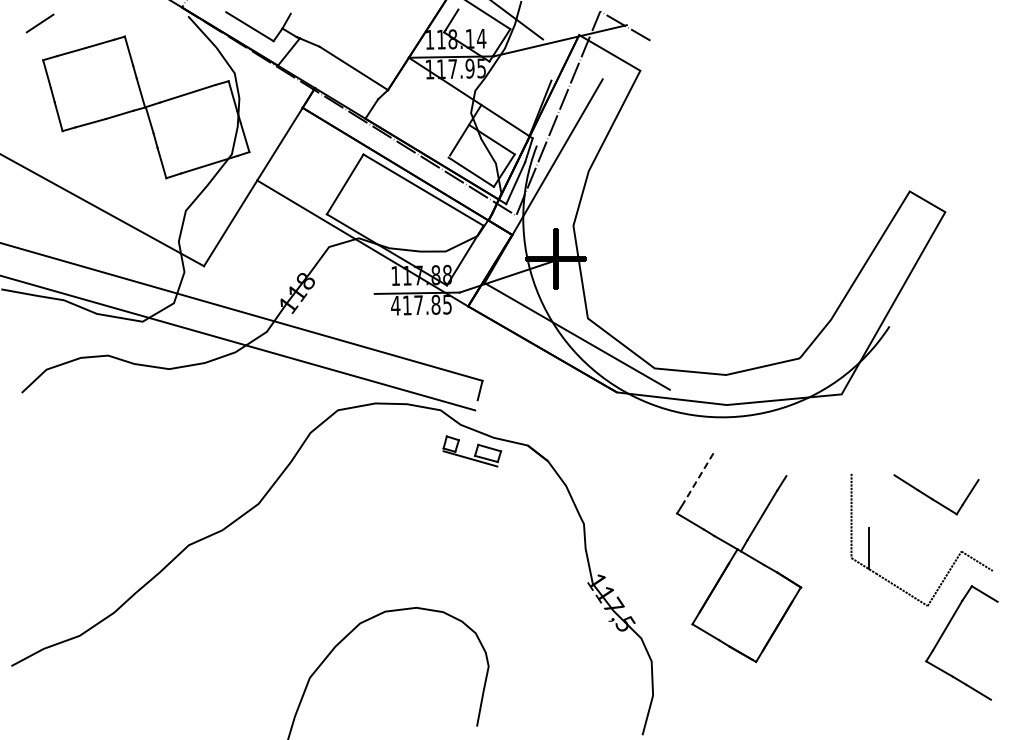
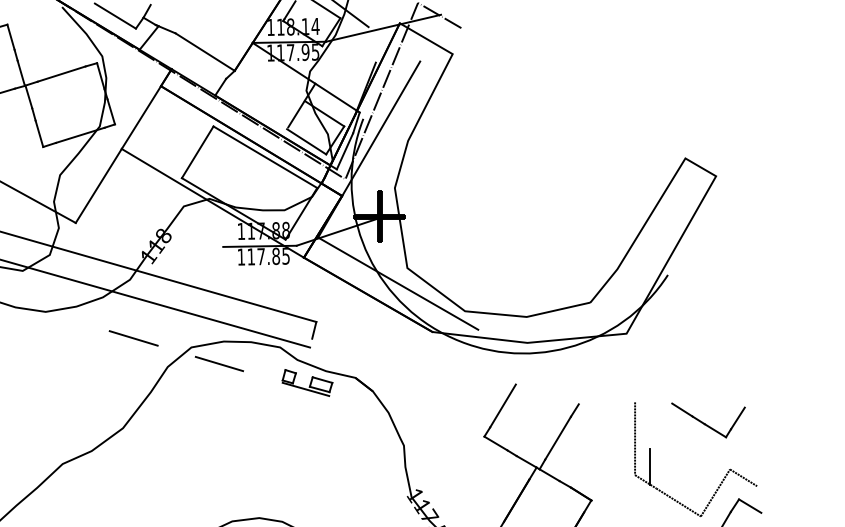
text: (395, 305) -> (241, 256), 417.85 -> 117.85
line: (270, 399) -> (133, 338), added
line: (370, 429) -> (219, 364), added
line: (698, 478) -> (502, 406), dashed -> solid

